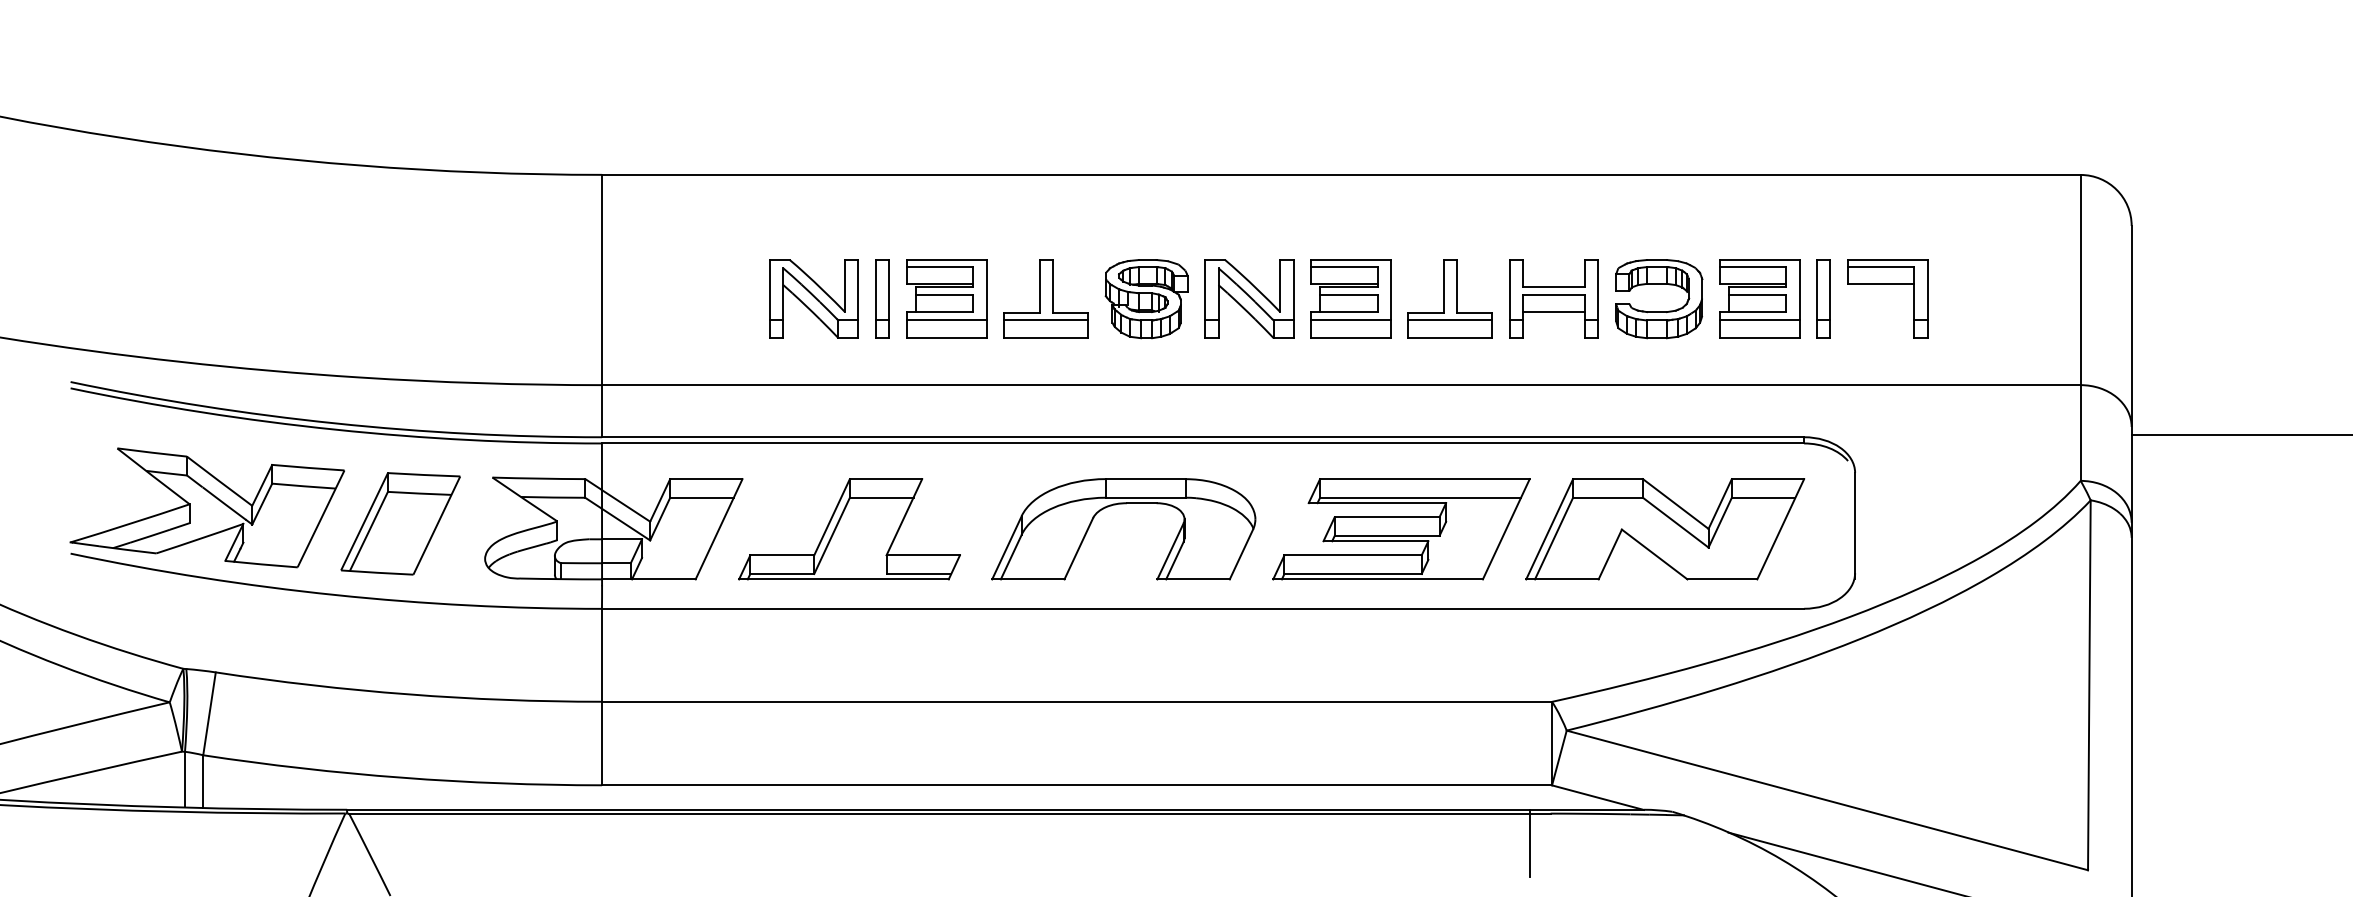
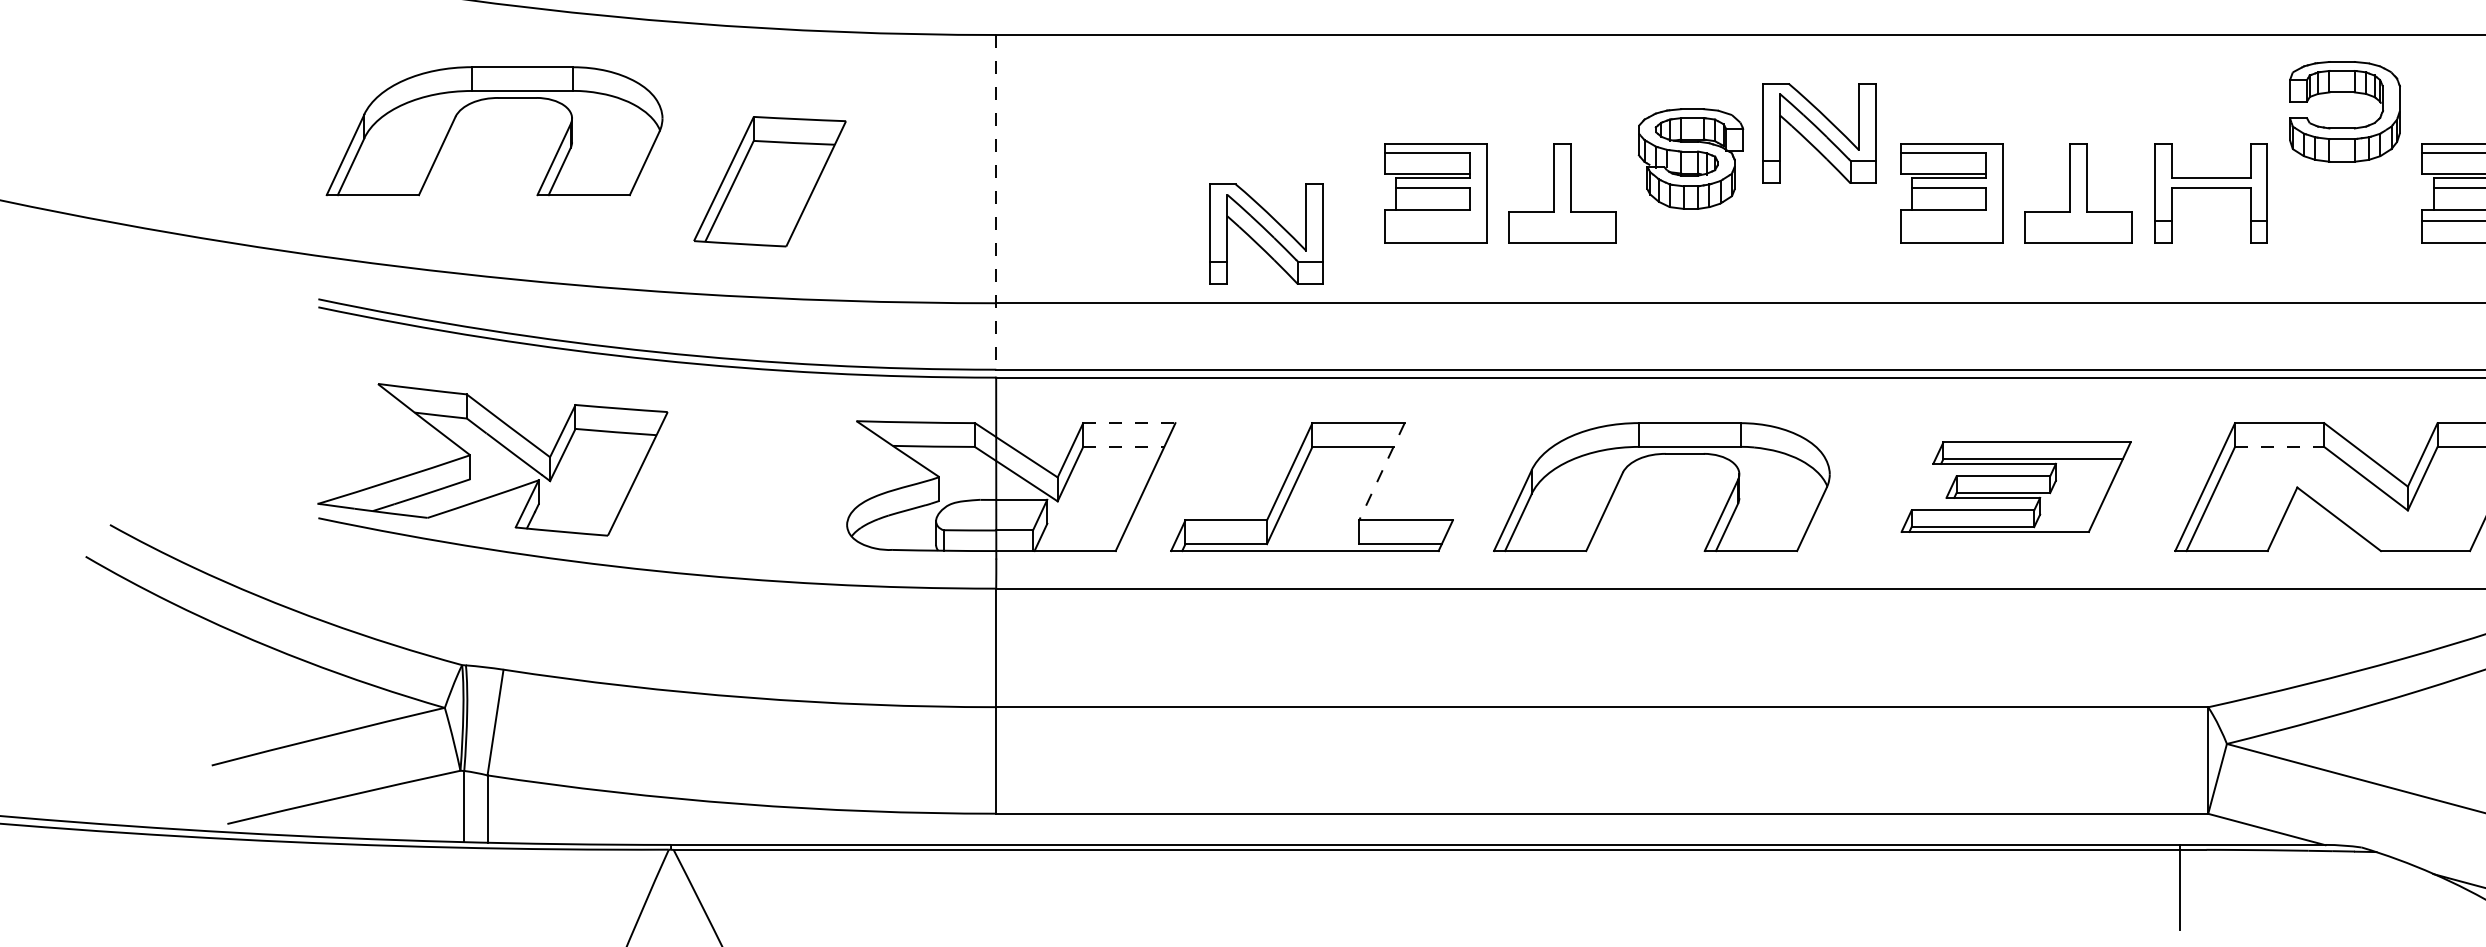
part: (208, 225) -> (494, 99), added
part: (813, 298) -> (1266, 233), moved
part: (882, 298) -> (1354, 192), removed
part: (1249, 298) -> (1819, 132), moved
part: (1146, 299) -> (1690, 159), moved
line: (602, 306) -> (996, 202), solid -> dashed
line: (1554, 311) -> (2211, 209), removed
part: (1659, 311) -> (2345, 127), moved
line: (946, 320) -> (1435, 220), removed
line: (1046, 320) -> (1563, 220), removed
line: (1350, 320) -> (1951, 220), removed
line: (1450, 320) -> (2078, 220), removed
line: (706, 479) -> (1129, 423), solid -> dashed
line: (702, 497) -> (1124, 446), solid -> dashed
line: (1608, 497) -> (2280, 446), solid -> dashed
line: (904, 517) -> (1382, 472), solid -> dashed
part: (400, 523) -> (769, 181), moved
part: (1401, 529) -> (2016, 487), size x0.7

